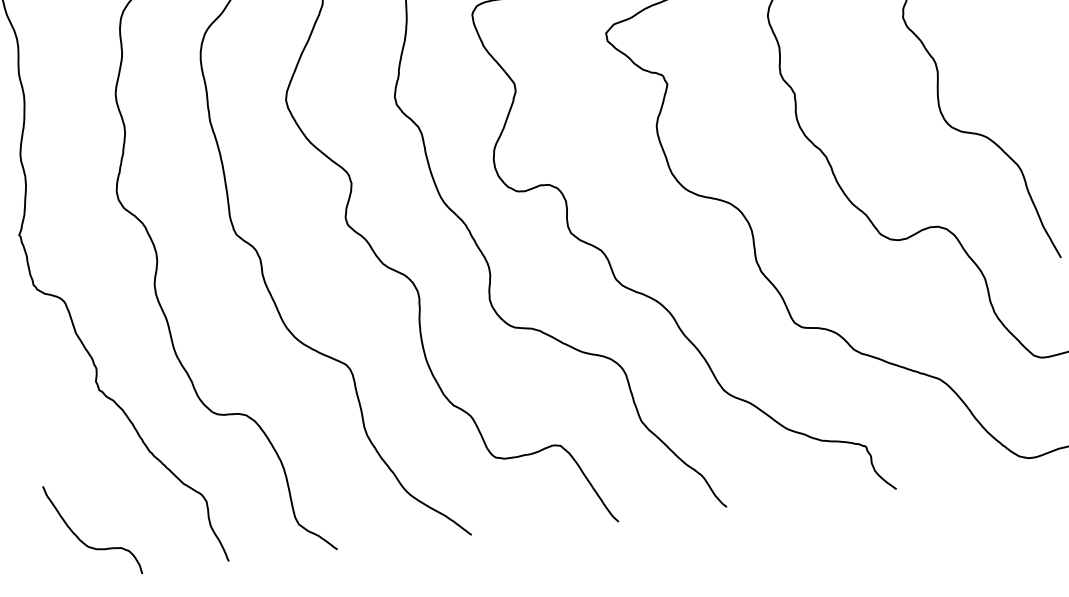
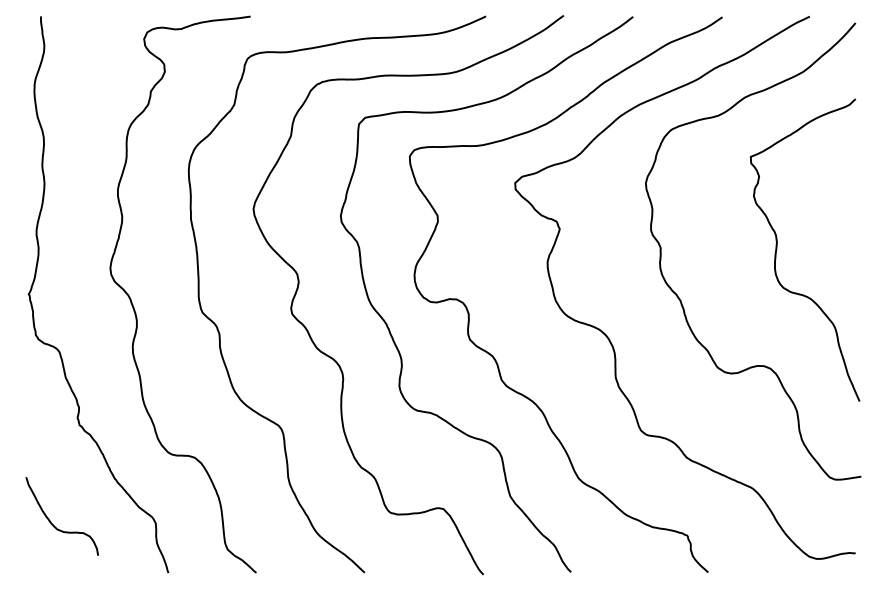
curve: (80, 537) -> (51, 521), moved

